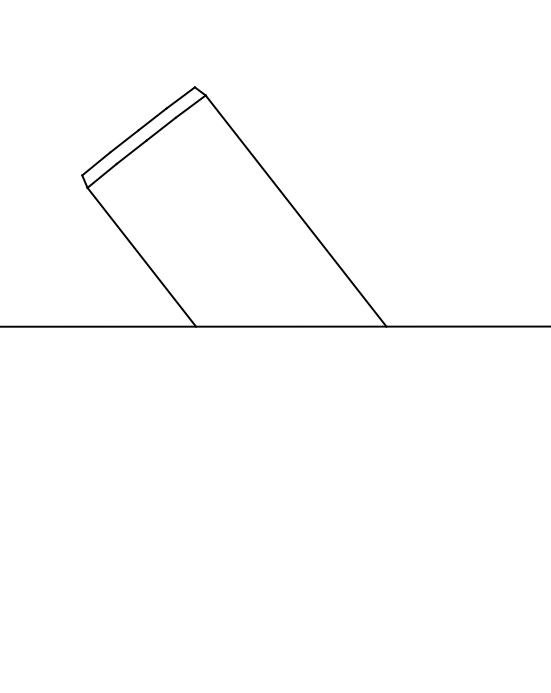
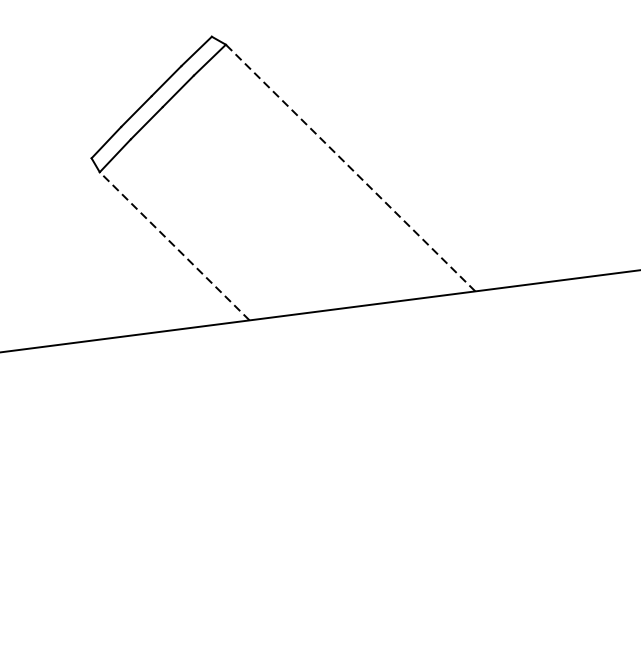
line: (296, 211) -> (351, 168), solid -> dashed
line: (141, 256) -> (174, 245), solid -> dashed

